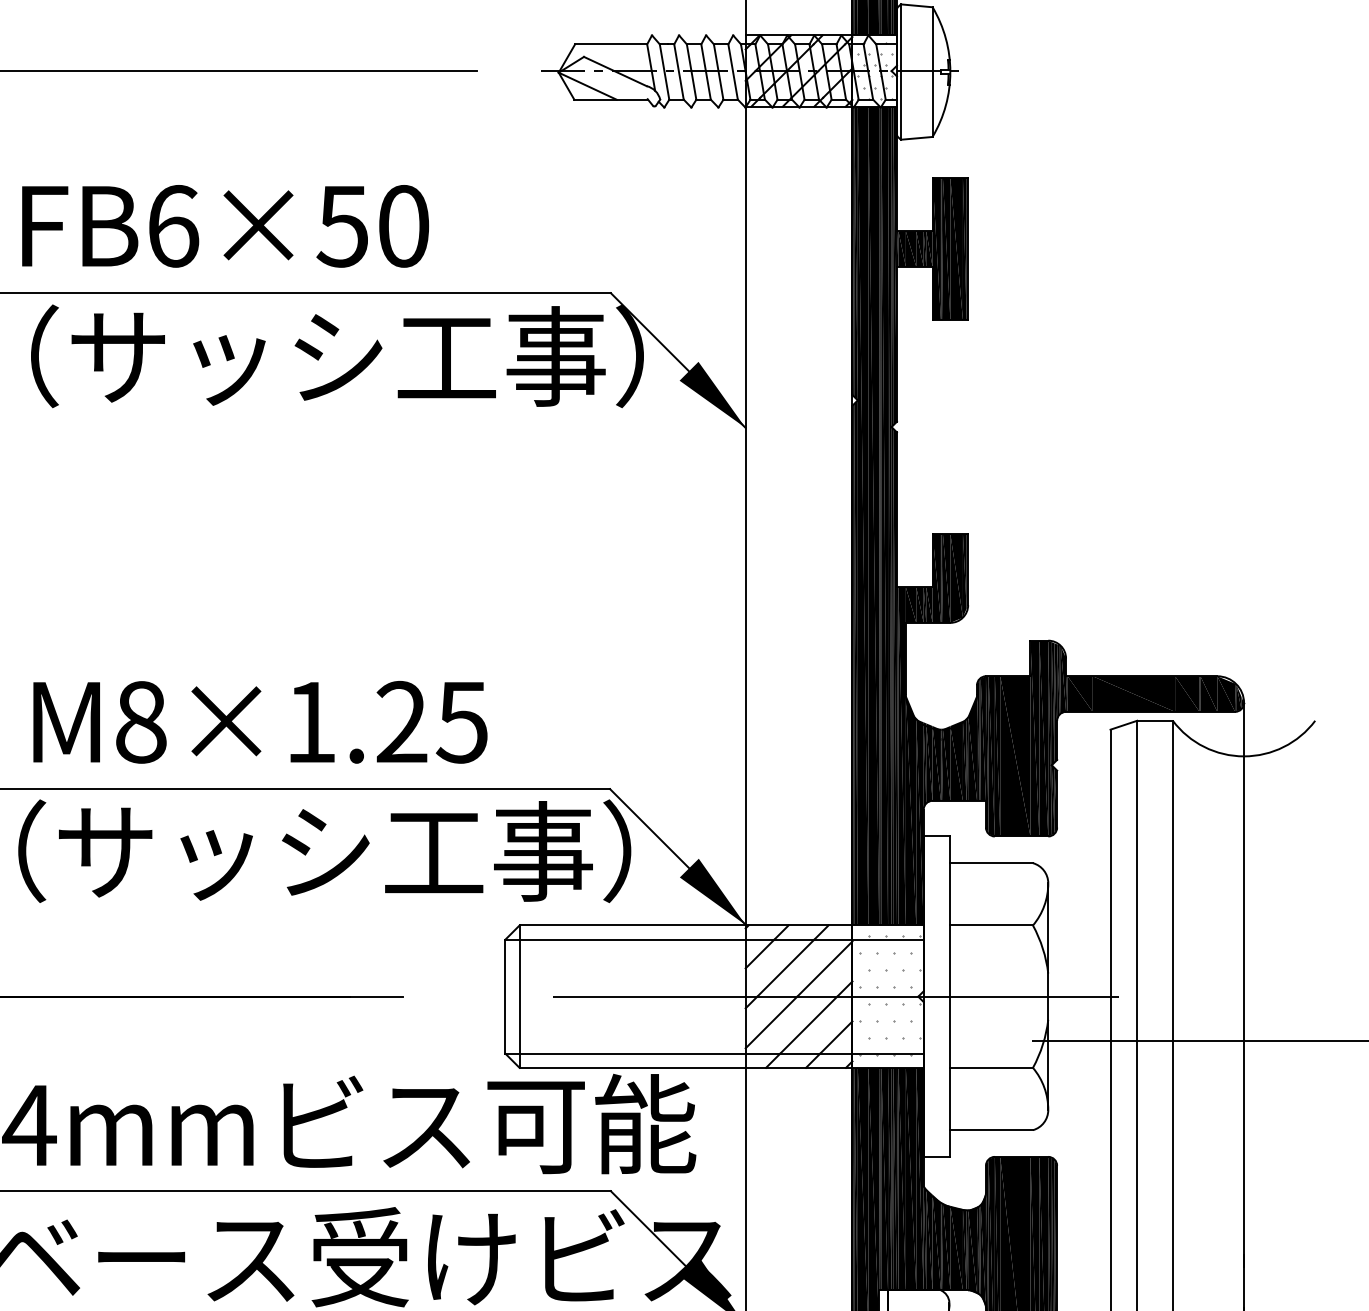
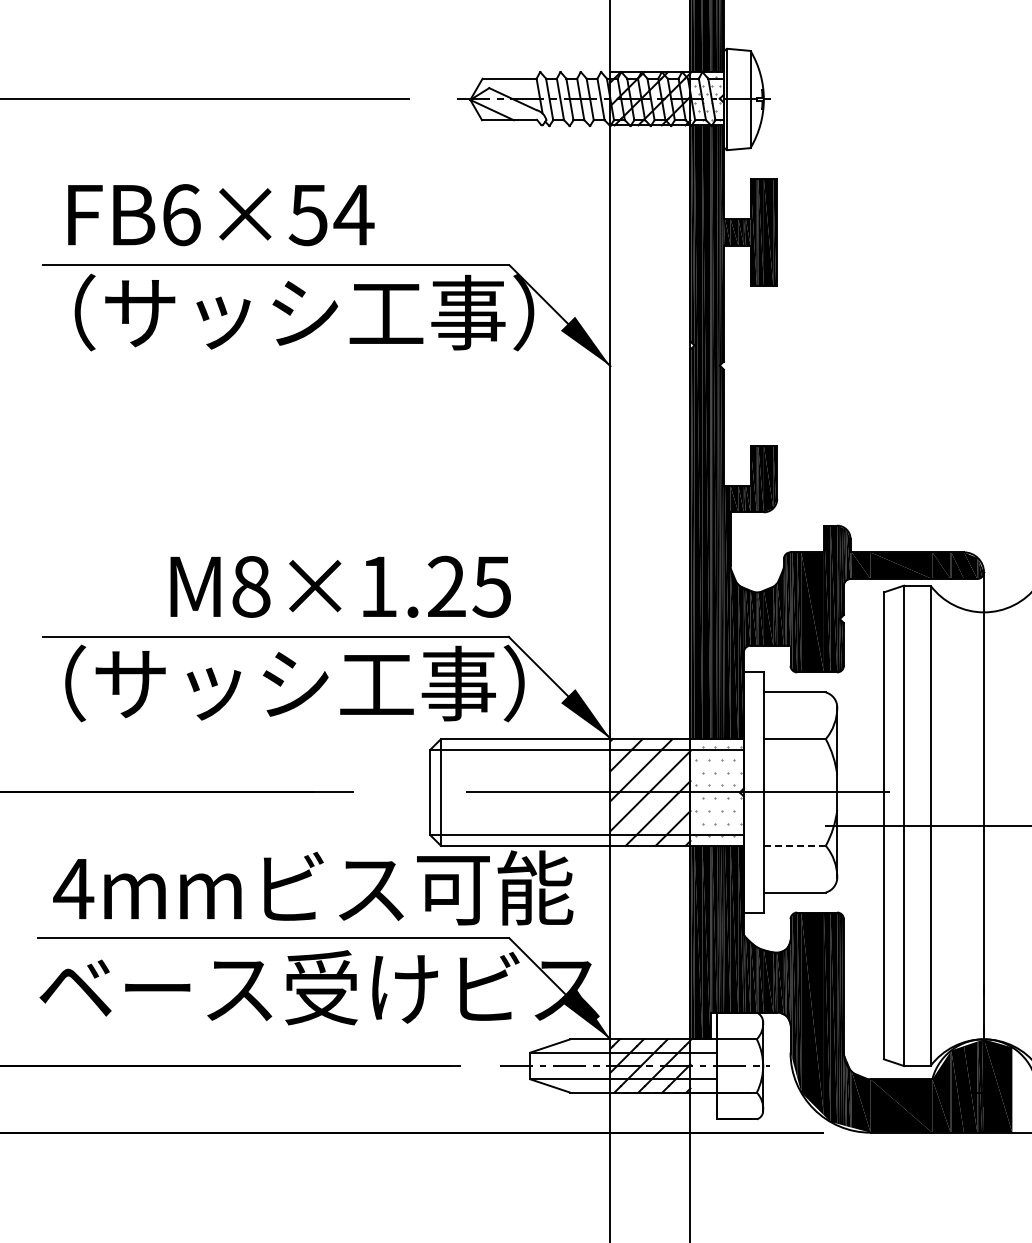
text: (402, 226) -> (353, 215), FB6×50 -> FB6×54
text: (260, 721) -> (340, 586), moved
line: (991, 1067) -> (794, 845), solid -> dashed

